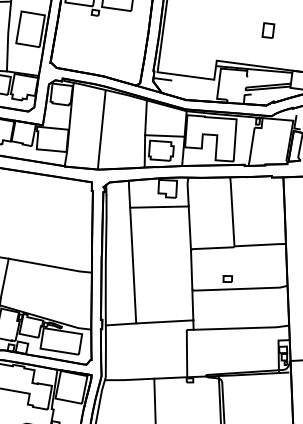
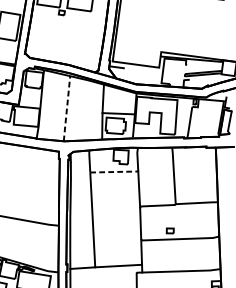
part: (268, 30) -> (203, 27), removed
line: (101, 129) -> (66, 108), solid -> dashed
line: (159, 207) -> (114, 172), solid -> dashed

